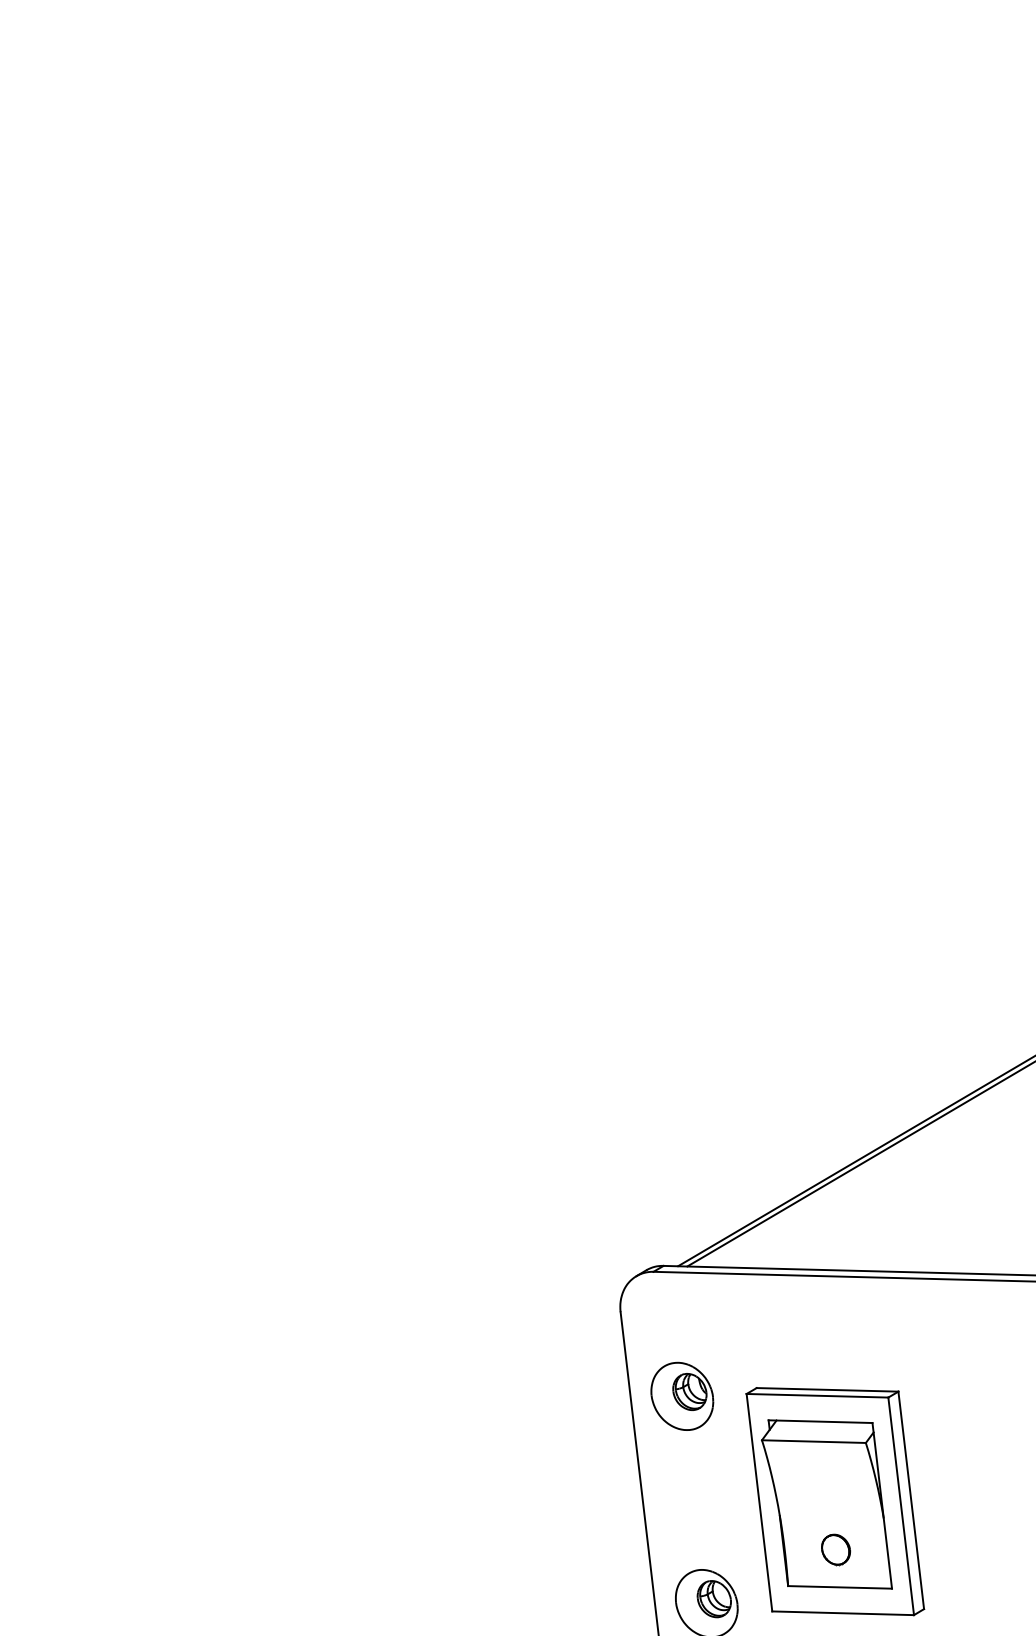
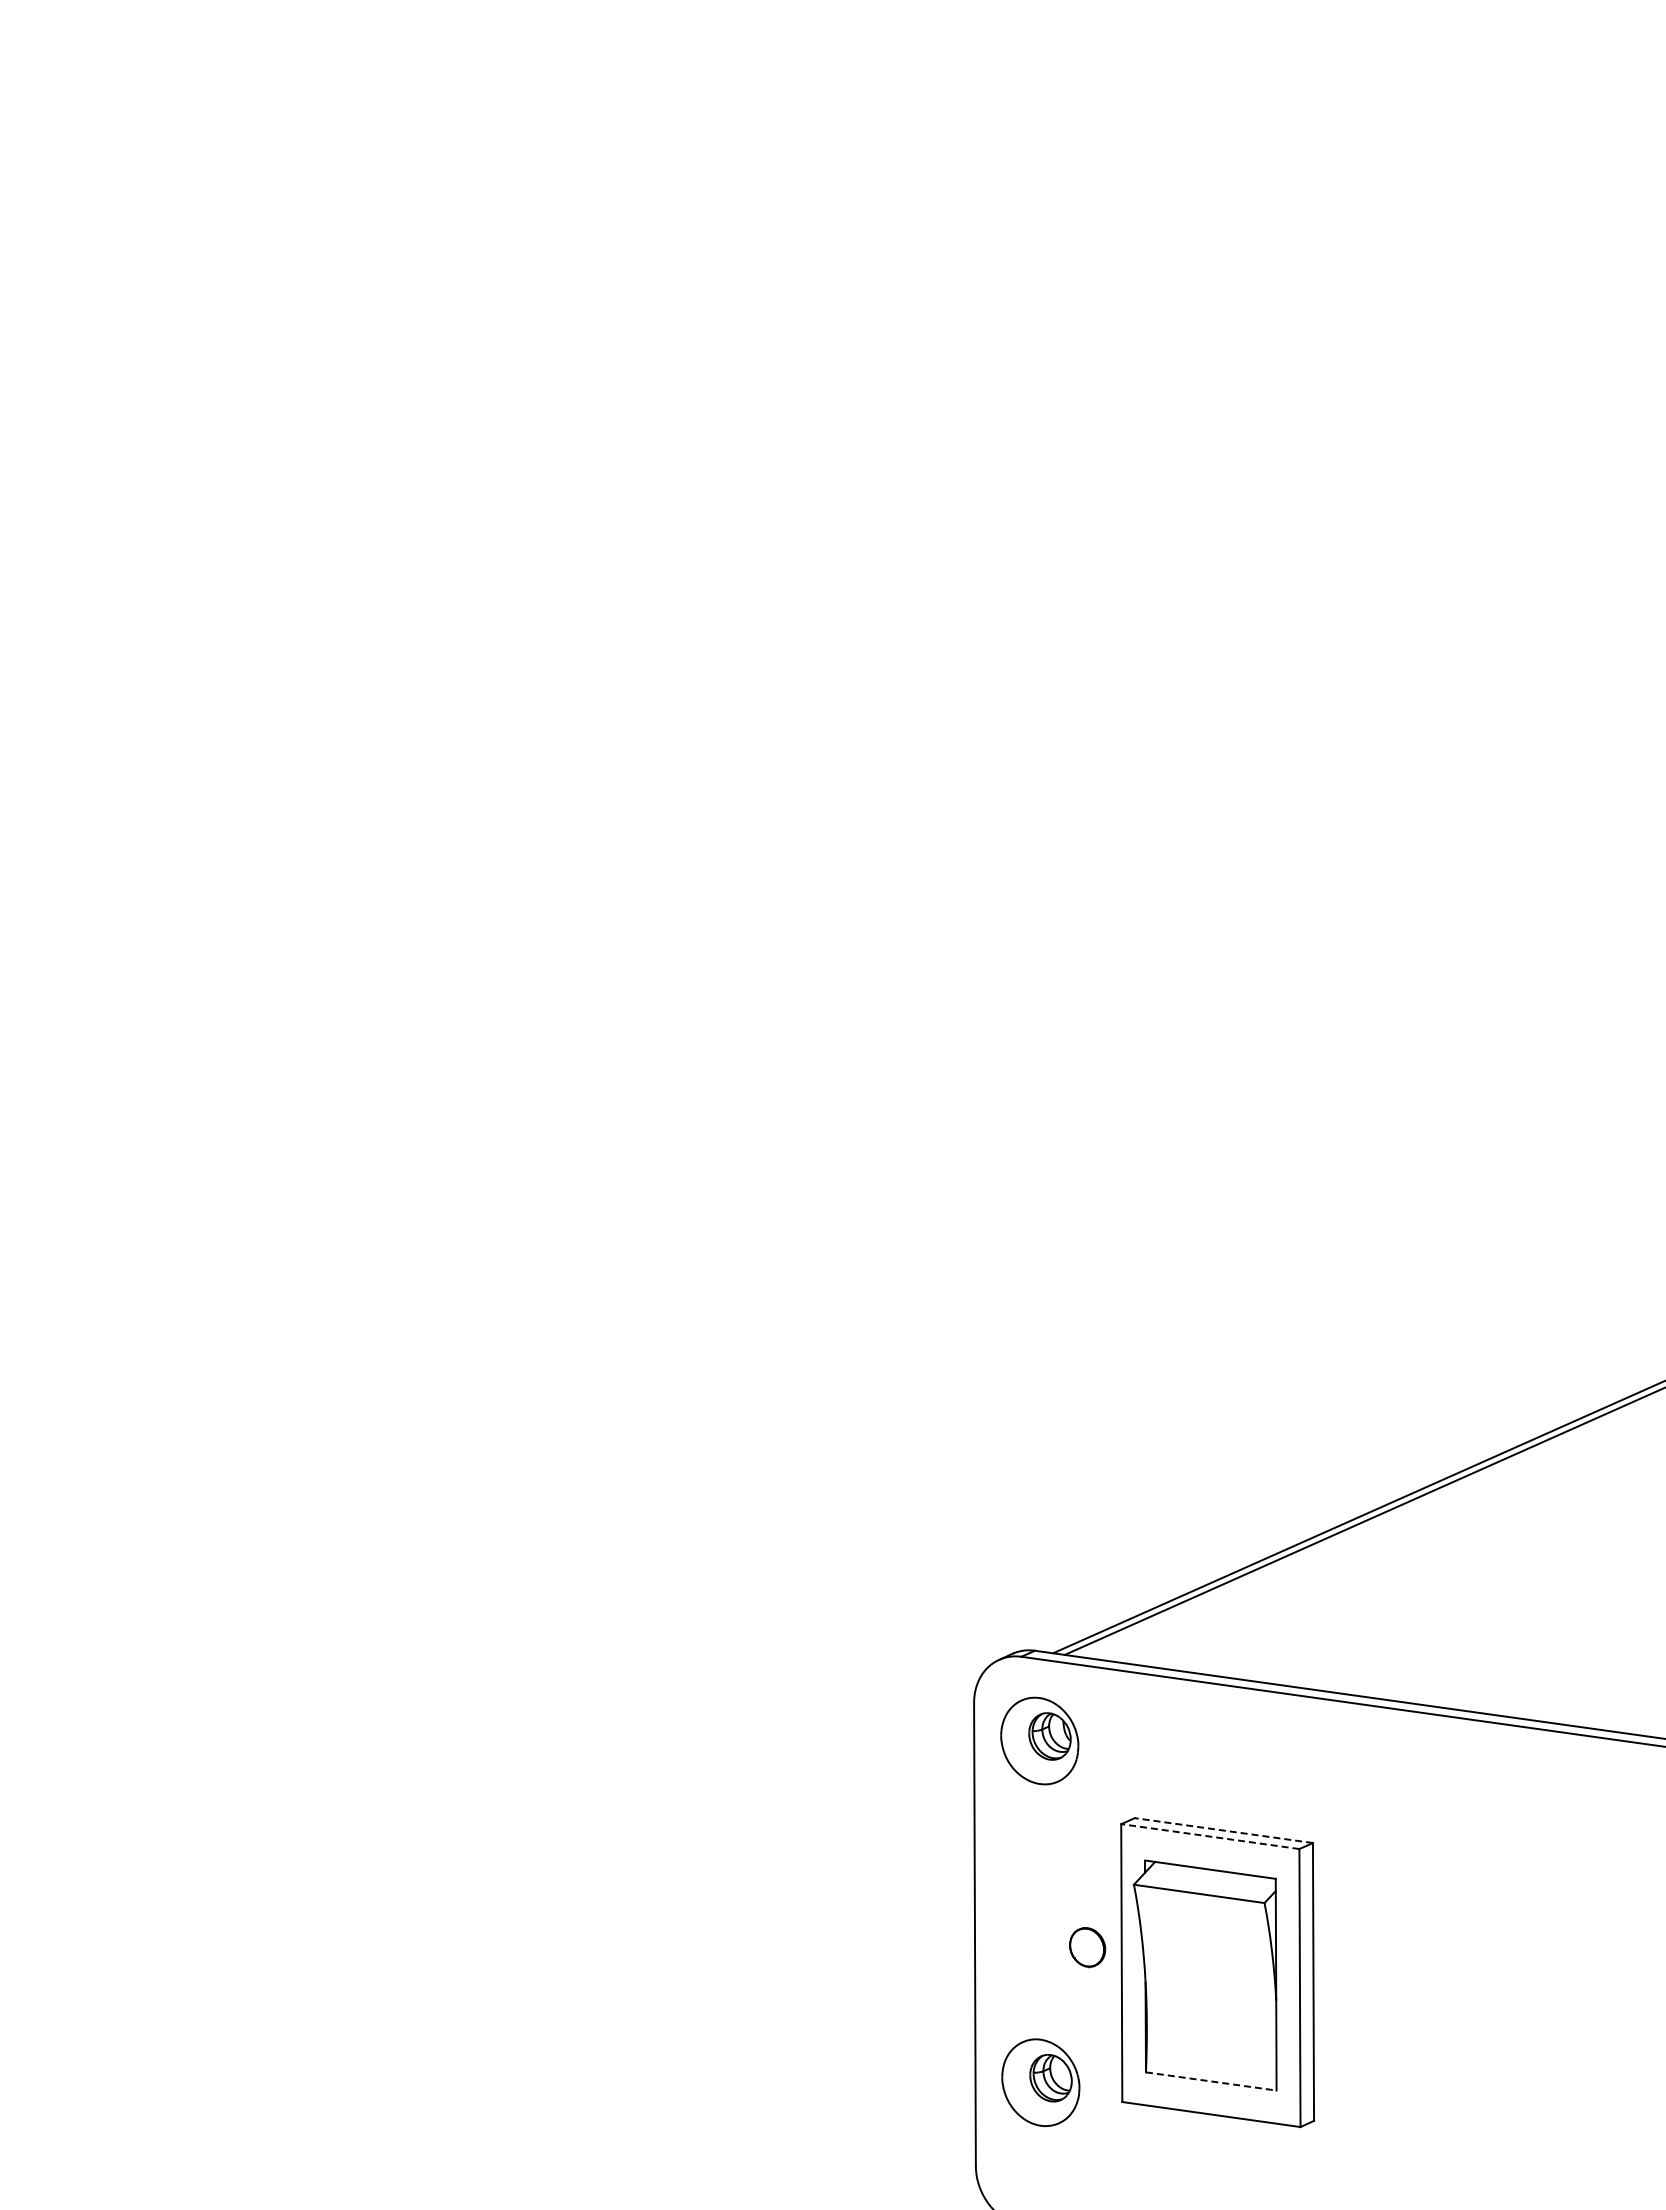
line: (827, 1389) -> (1223, 1830), solid -> dashed
line: (817, 1395) -> (1210, 1836), solid -> dashed
part: (682, 1396) -> (1039, 1740), moved
part: (835, 1549) -> (1087, 1947), moved
line: (840, 1587) -> (1211, 2081), solid -> dashed

